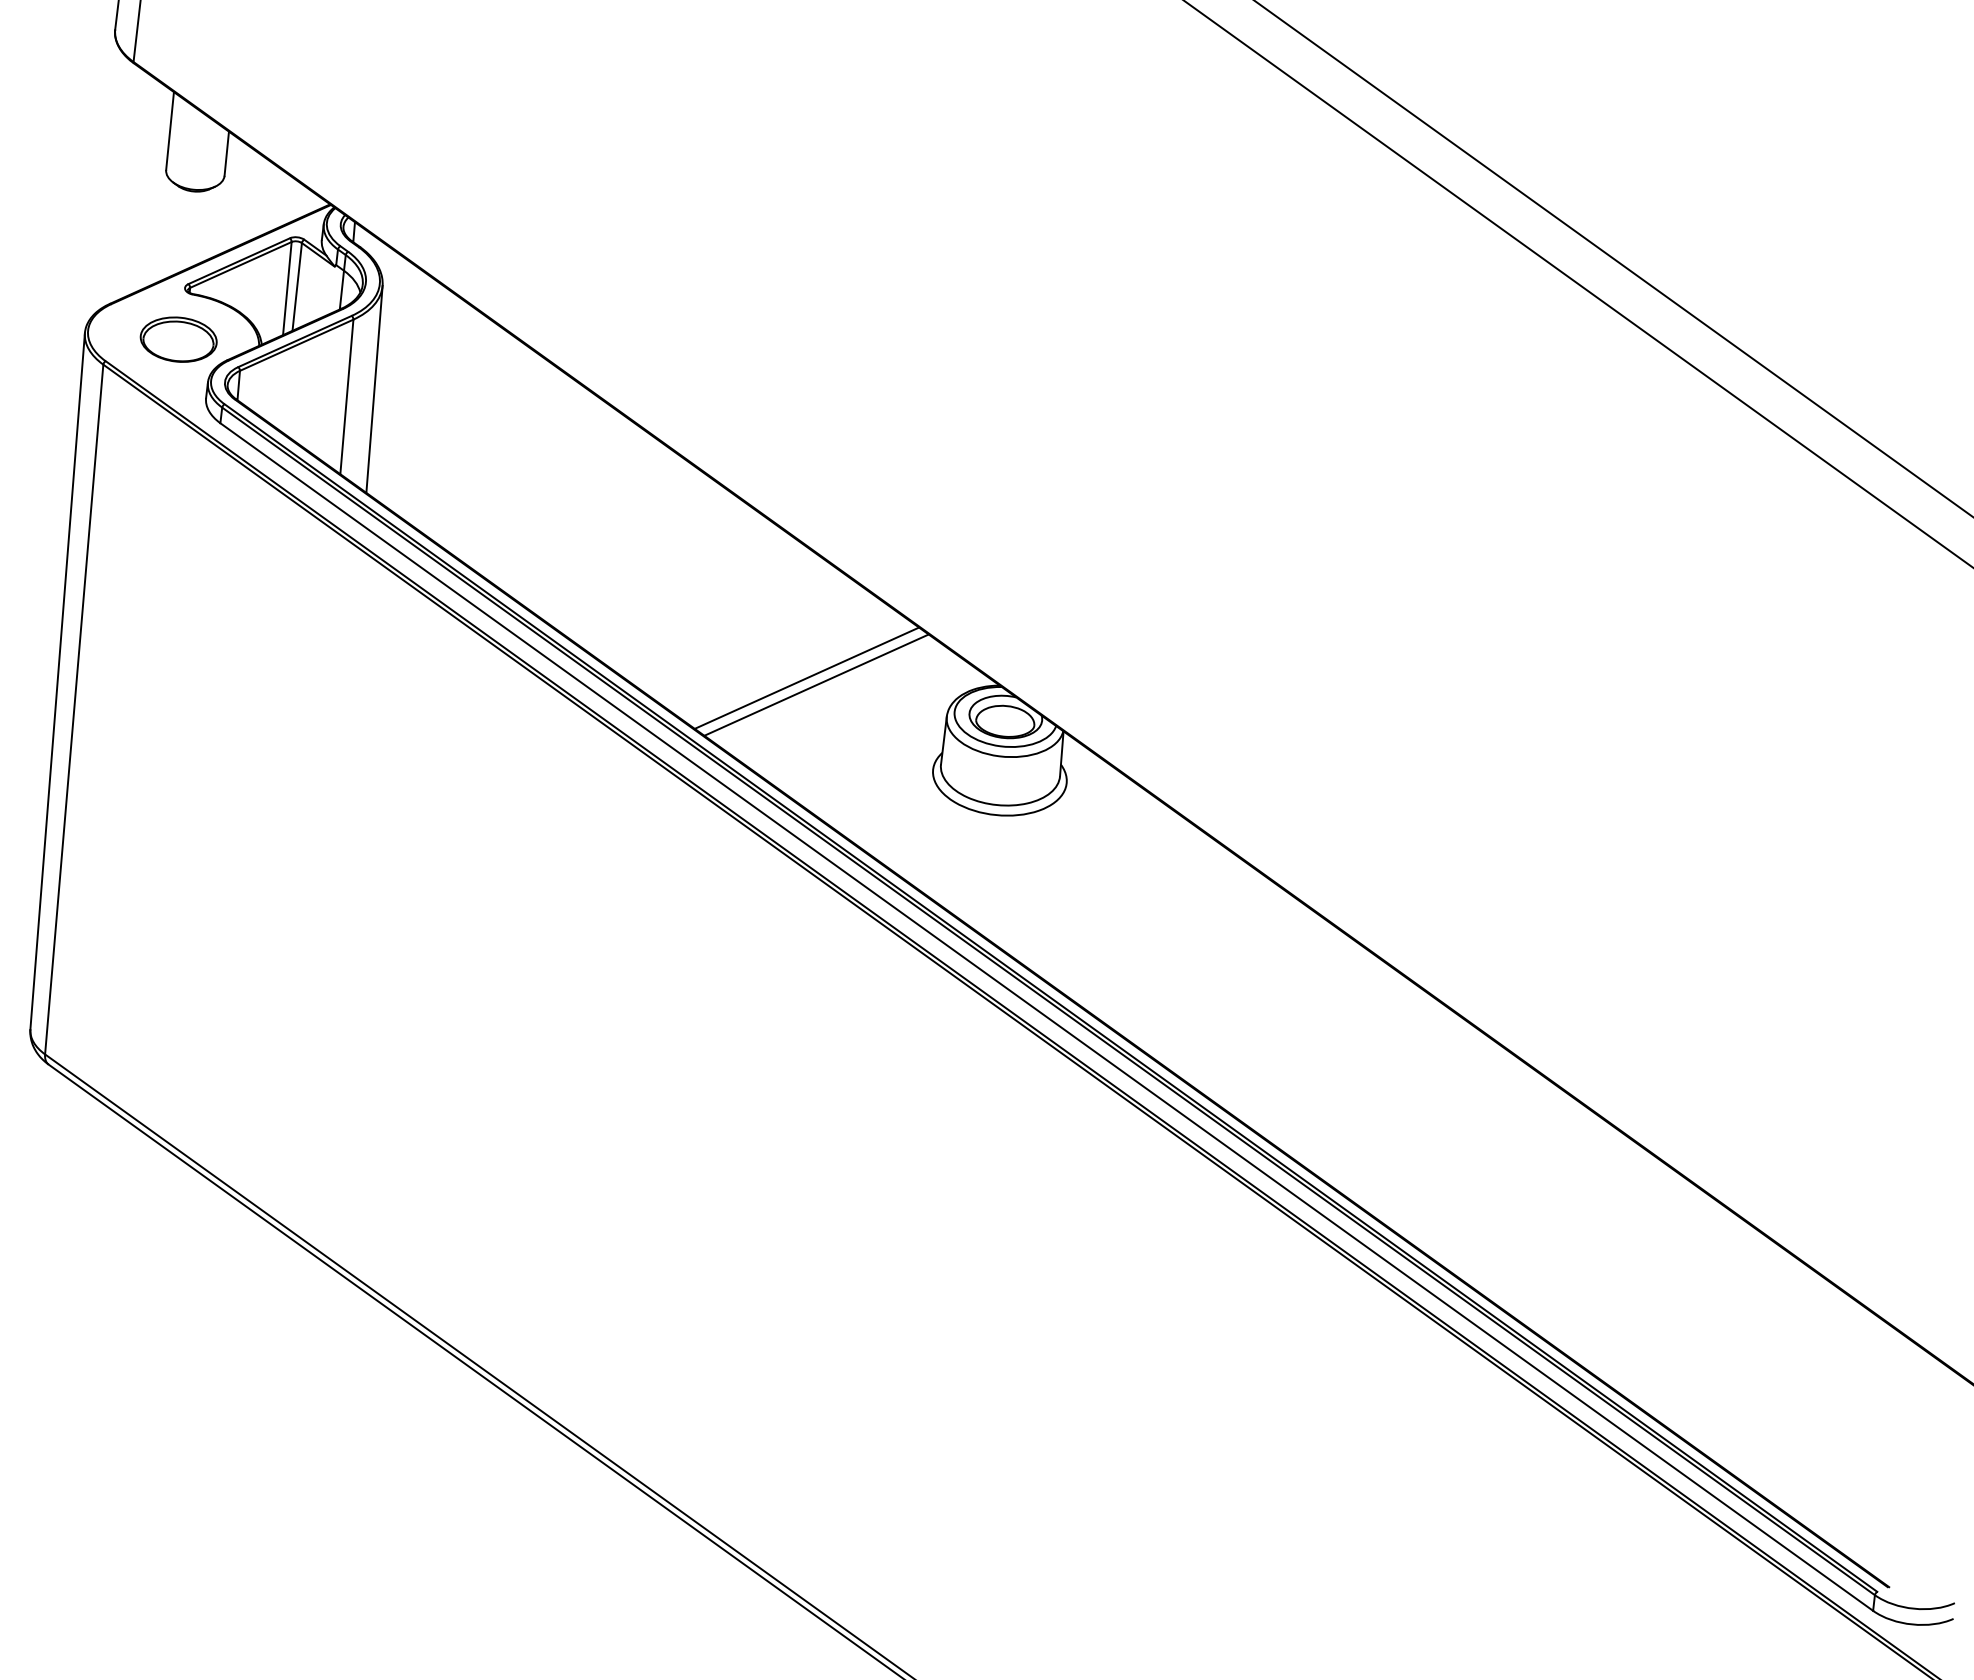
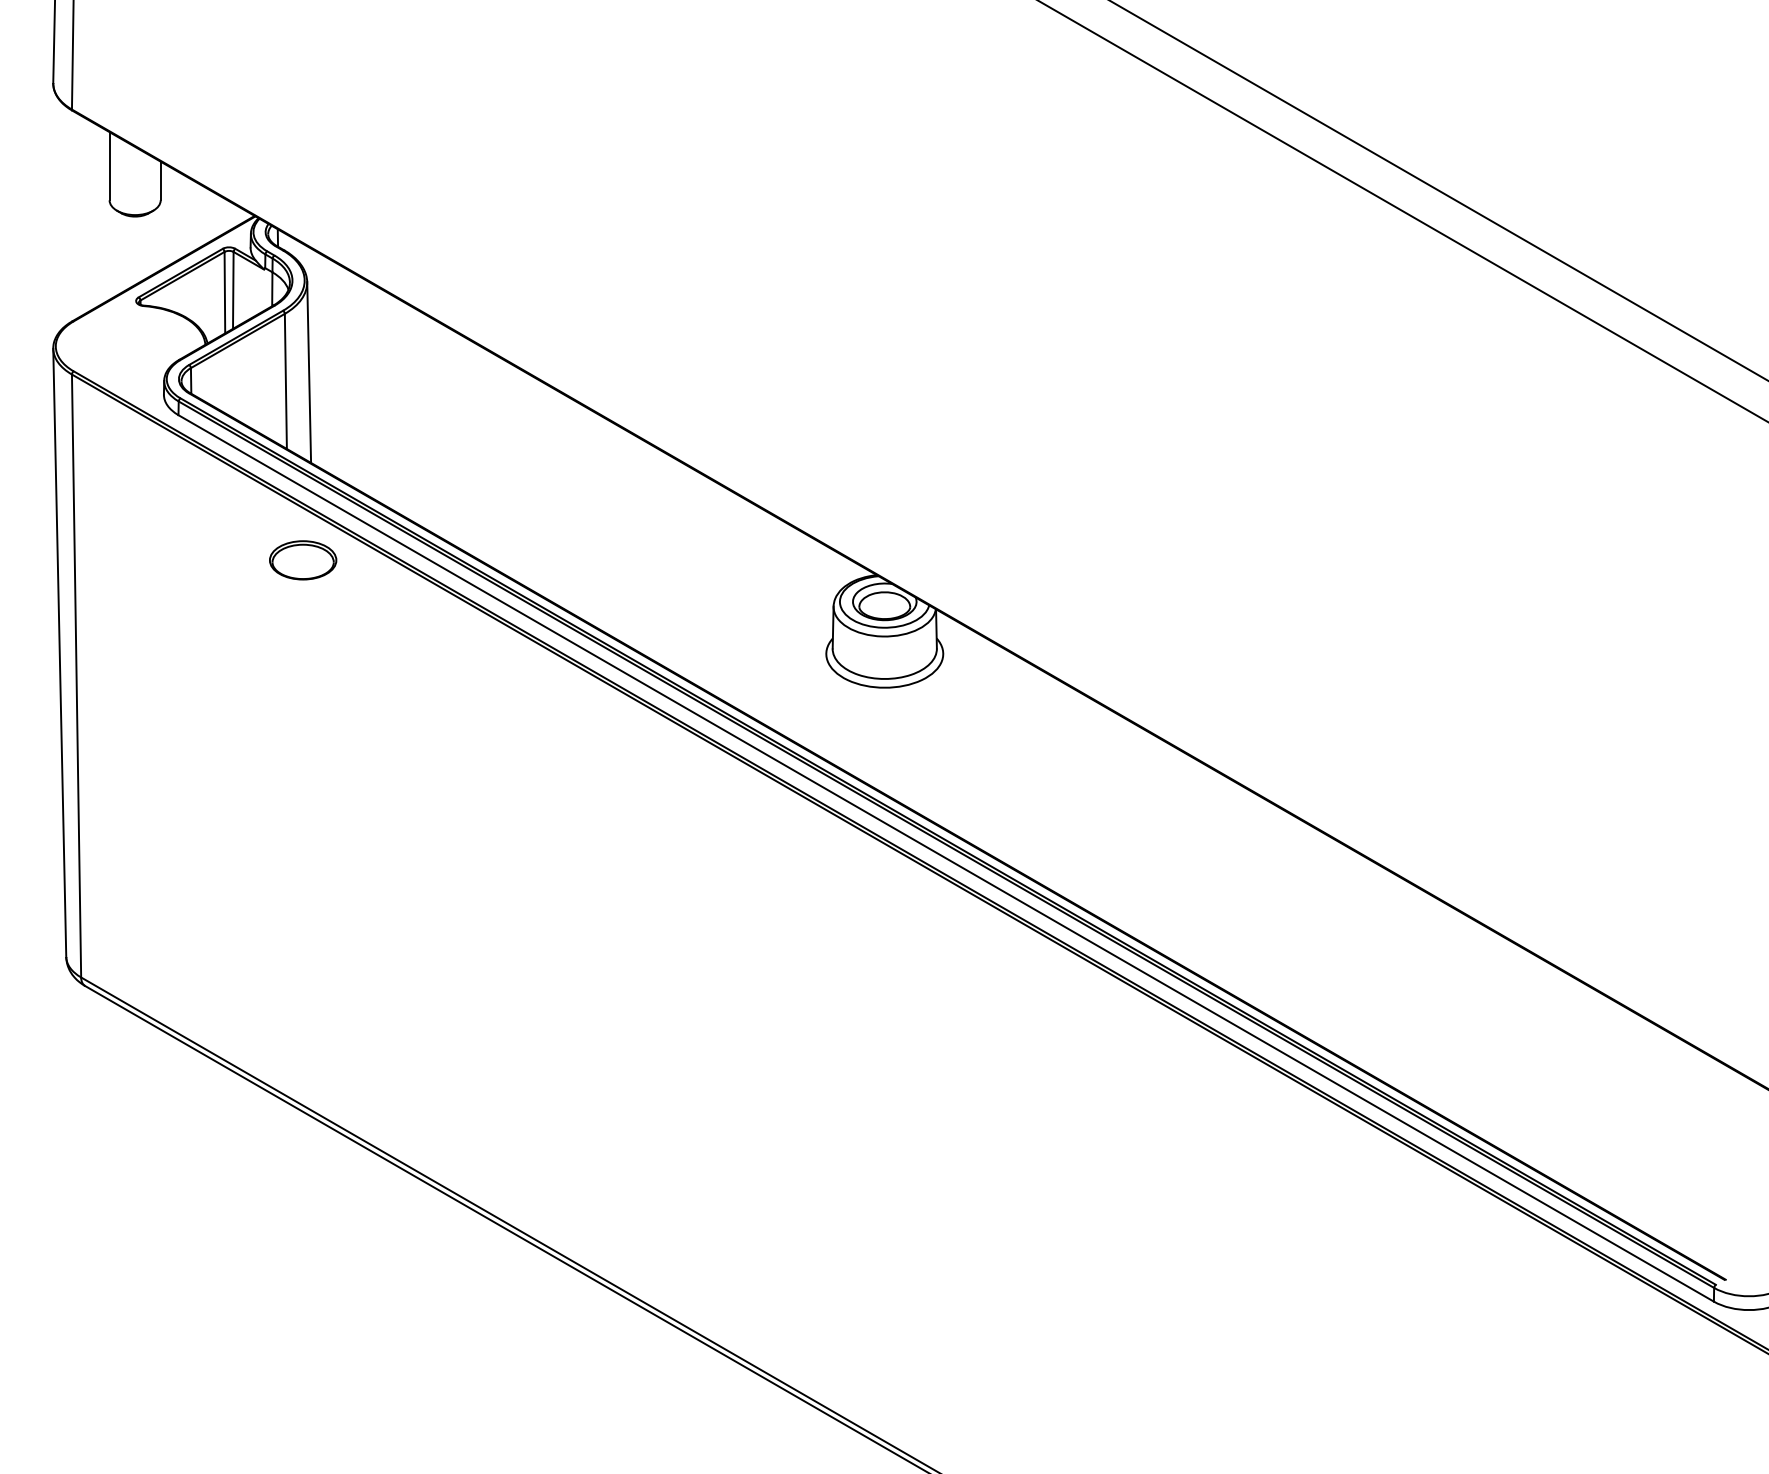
part: (179, 339) -> (303, 560), moved
line: (806, 678) -> (708, 585), removed
line: (816, 684) -> (717, 590), removed

